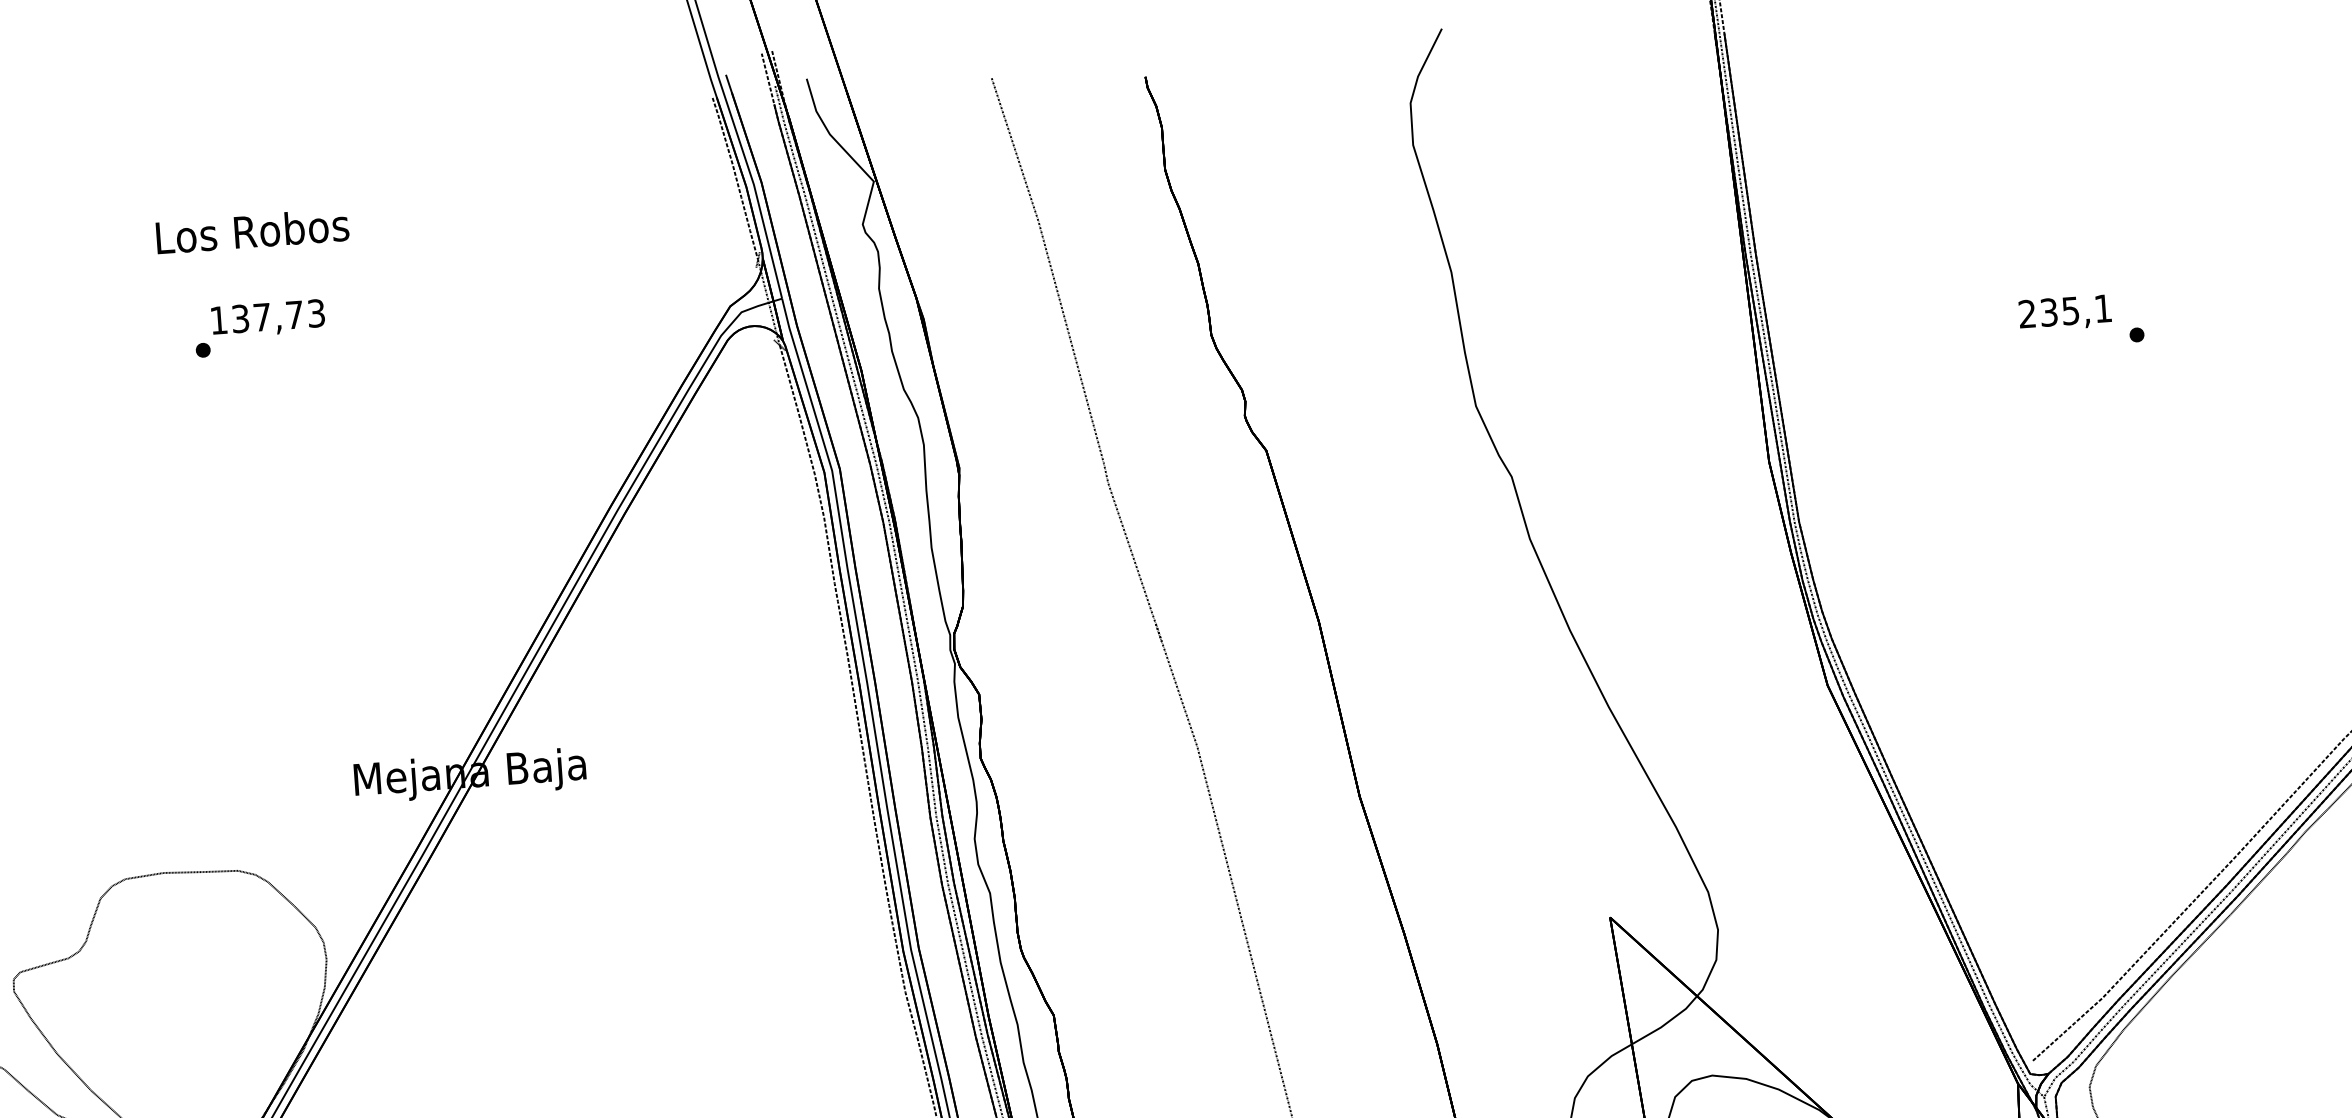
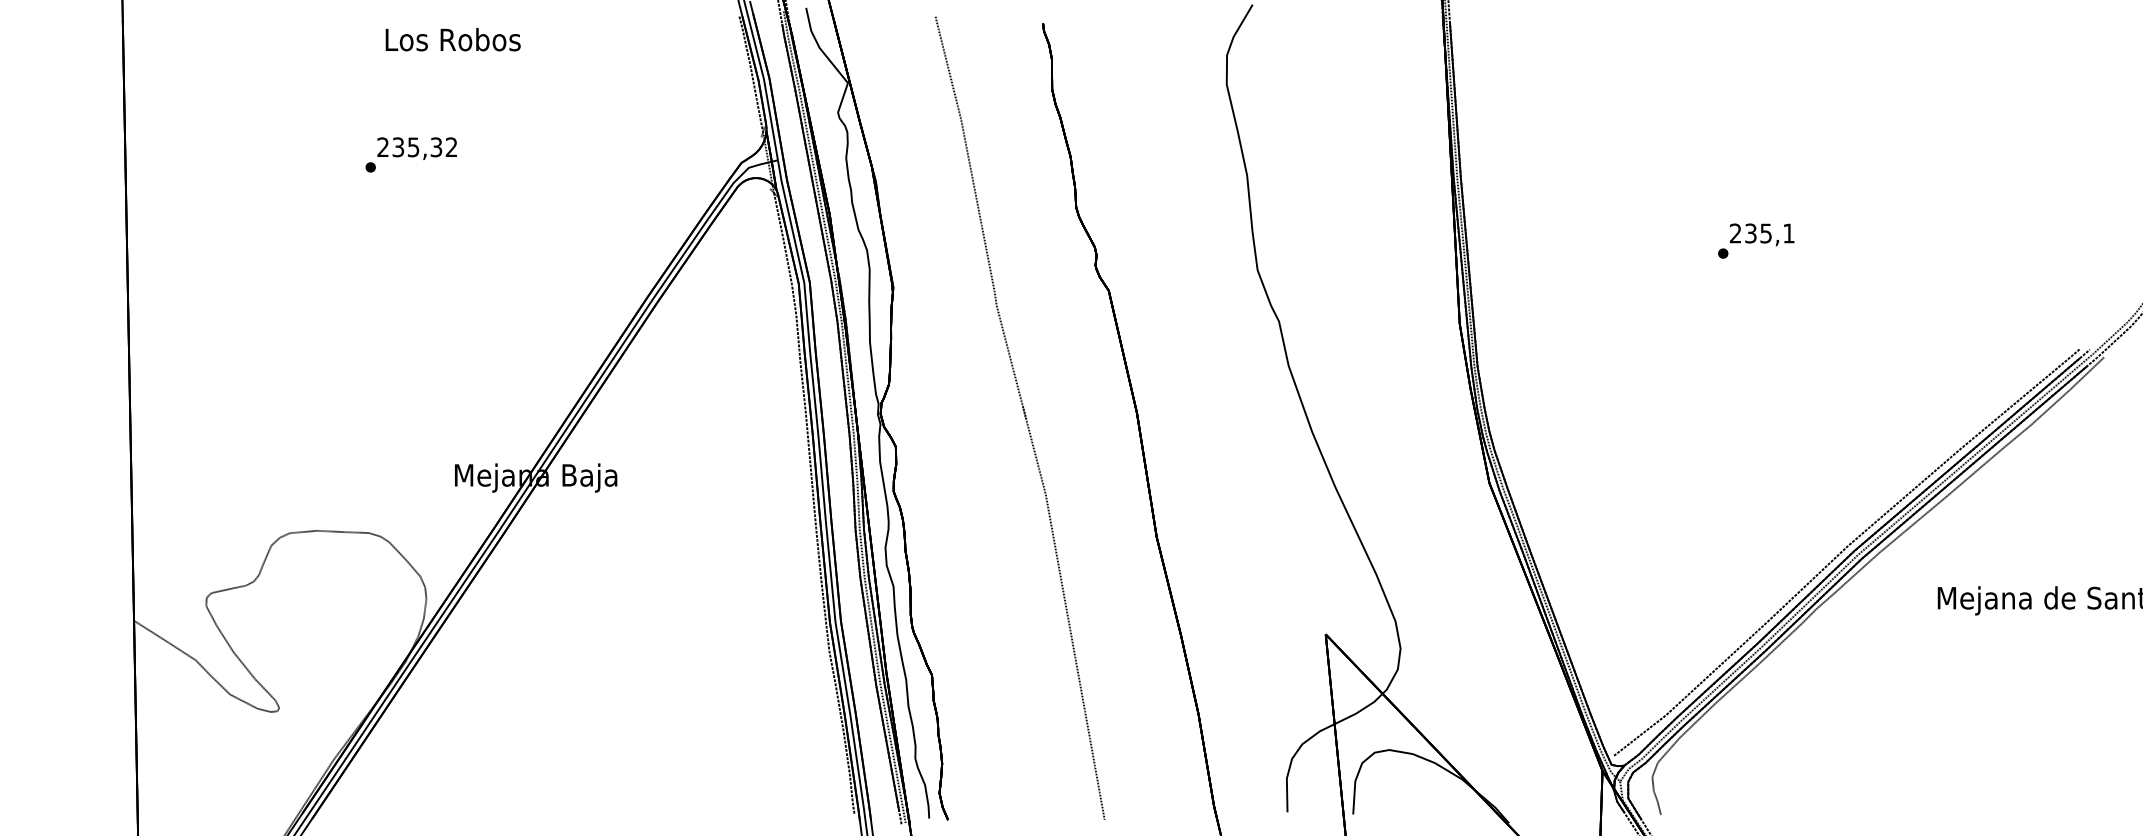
text: (251, 231) -> (452, 39), moved
text: (2065, 312) -> (1762, 234), moved
text: (267, 317) -> (417, 147), 137,73 -> 235,32

